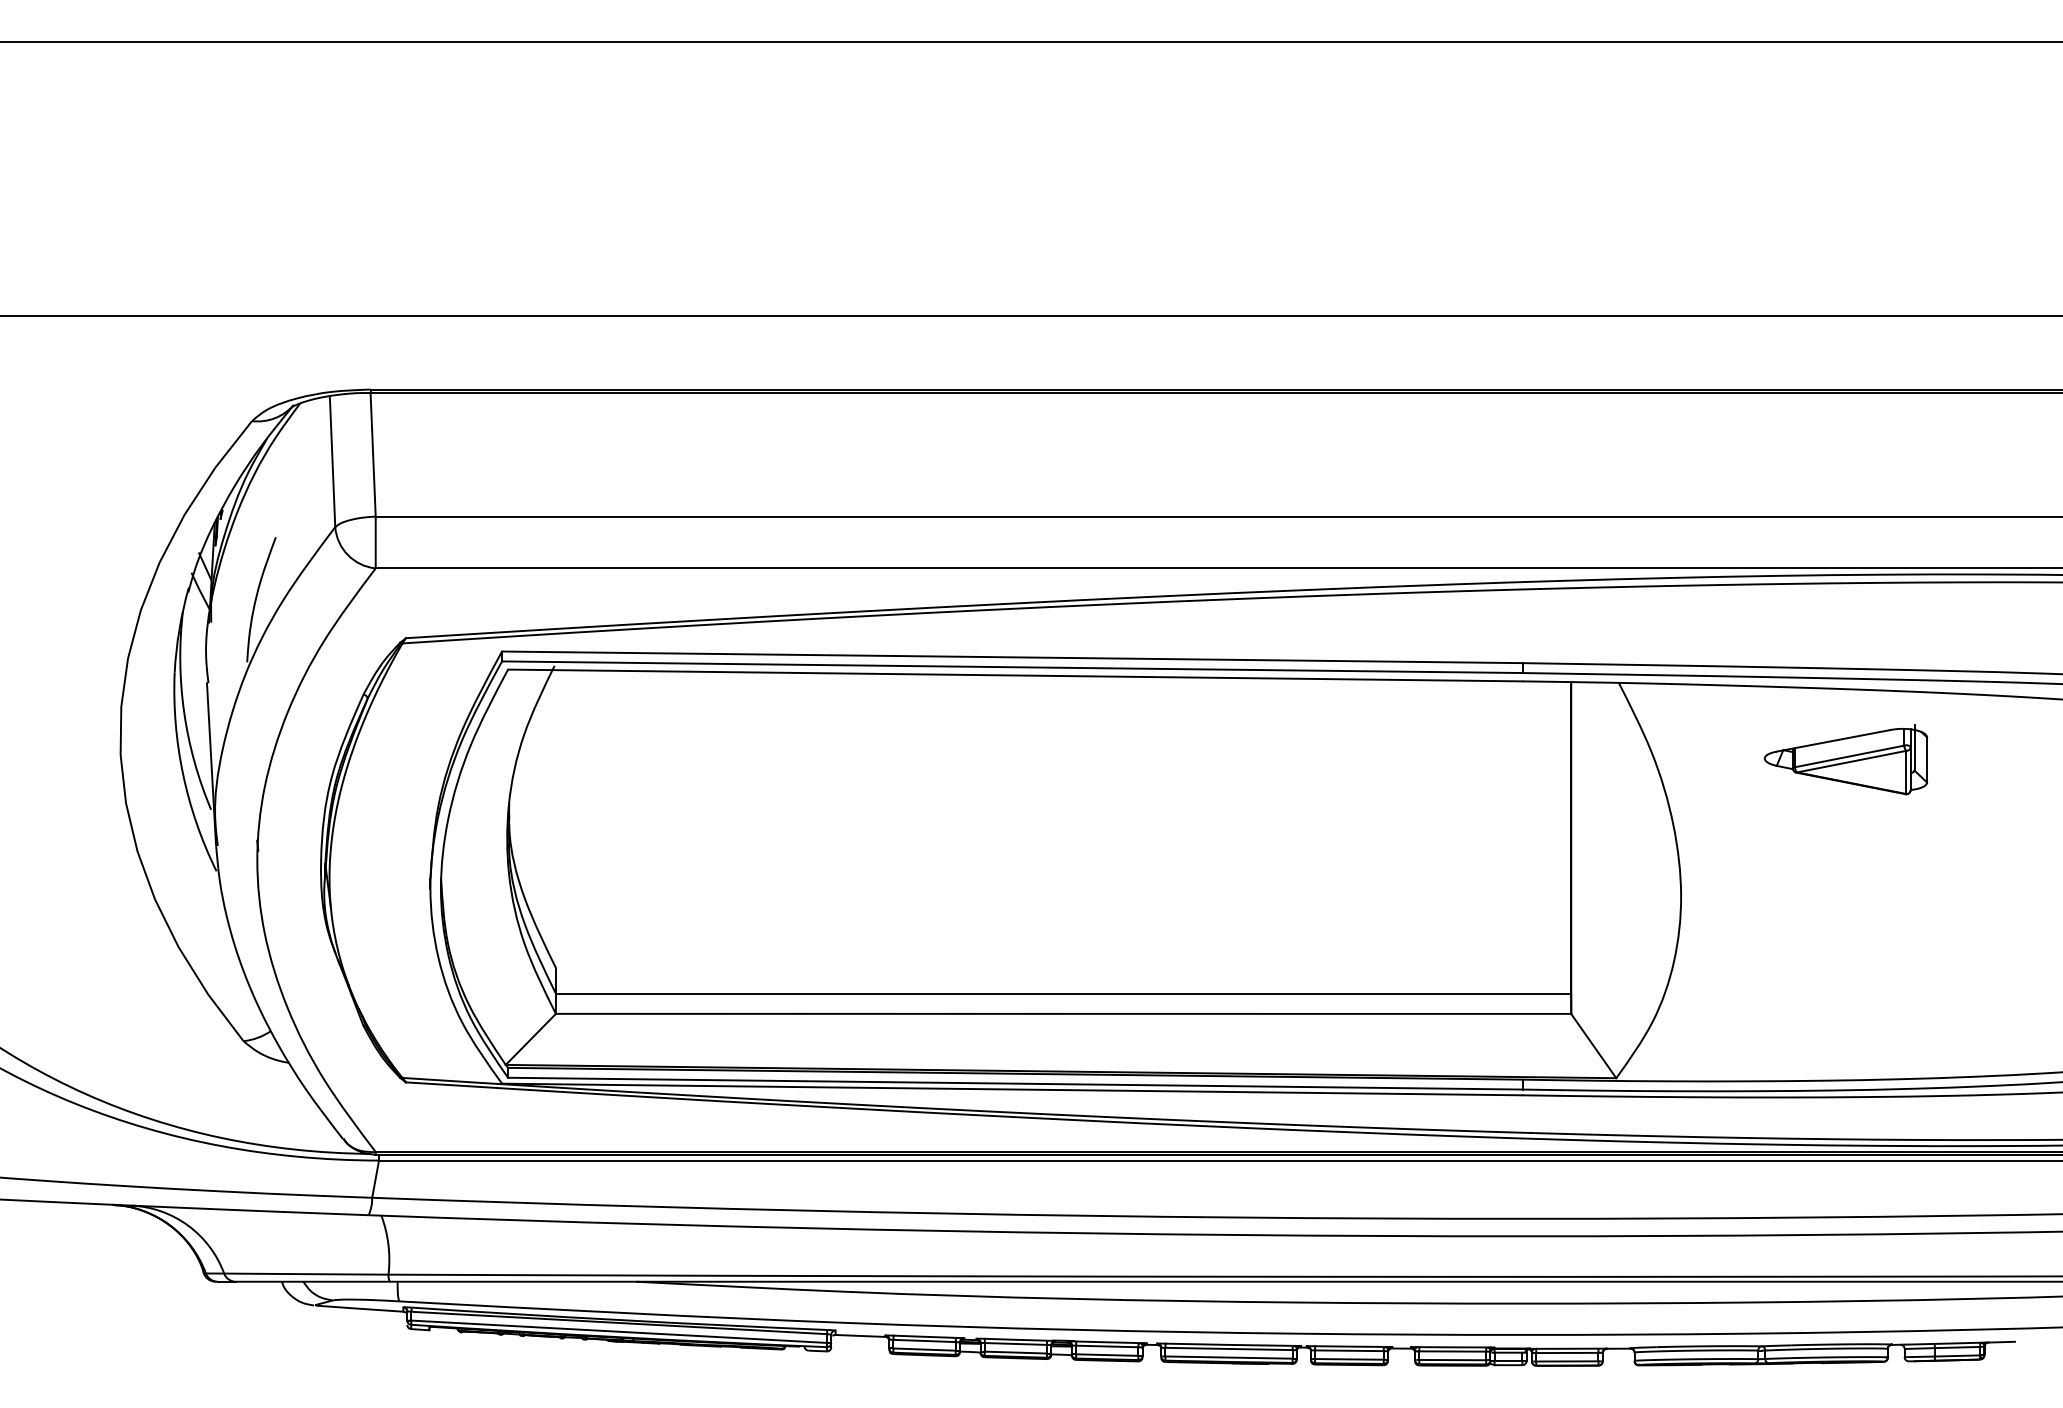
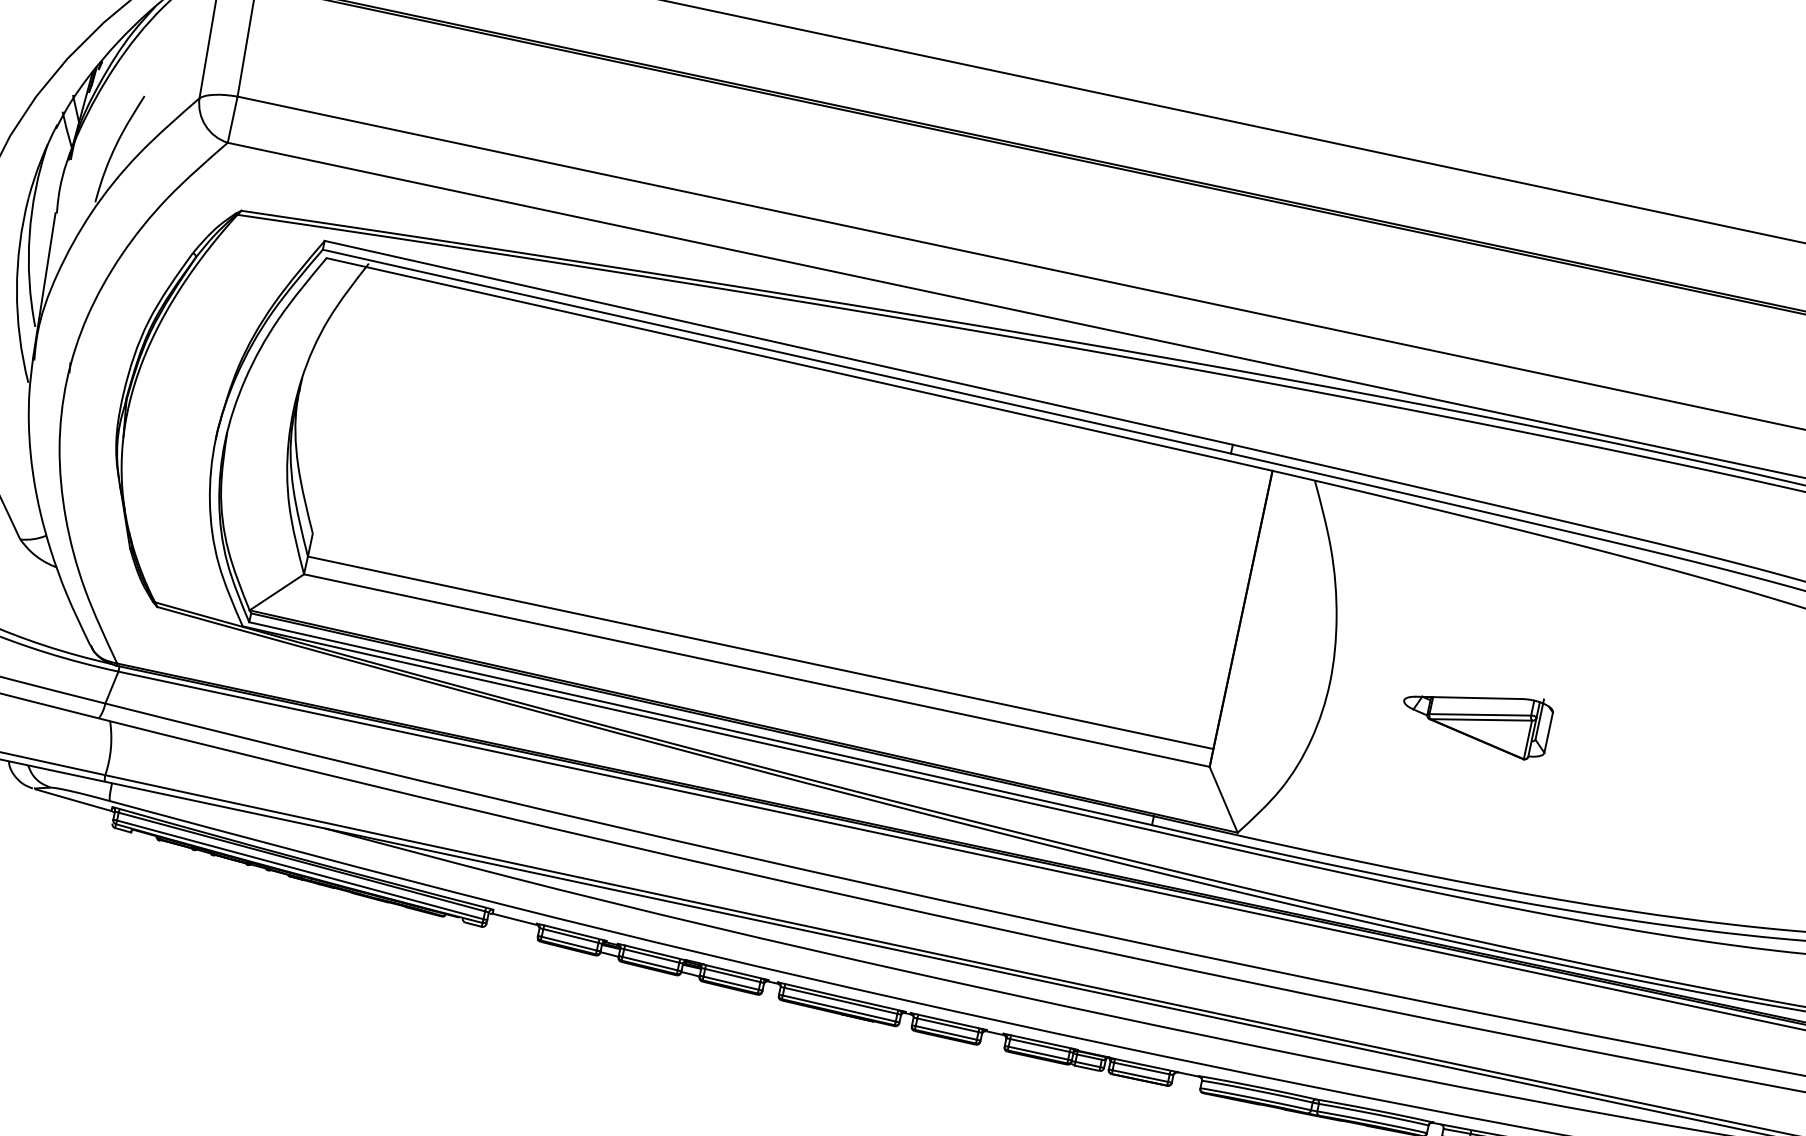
part: (1845, 759) -> (1476, 716), moved

